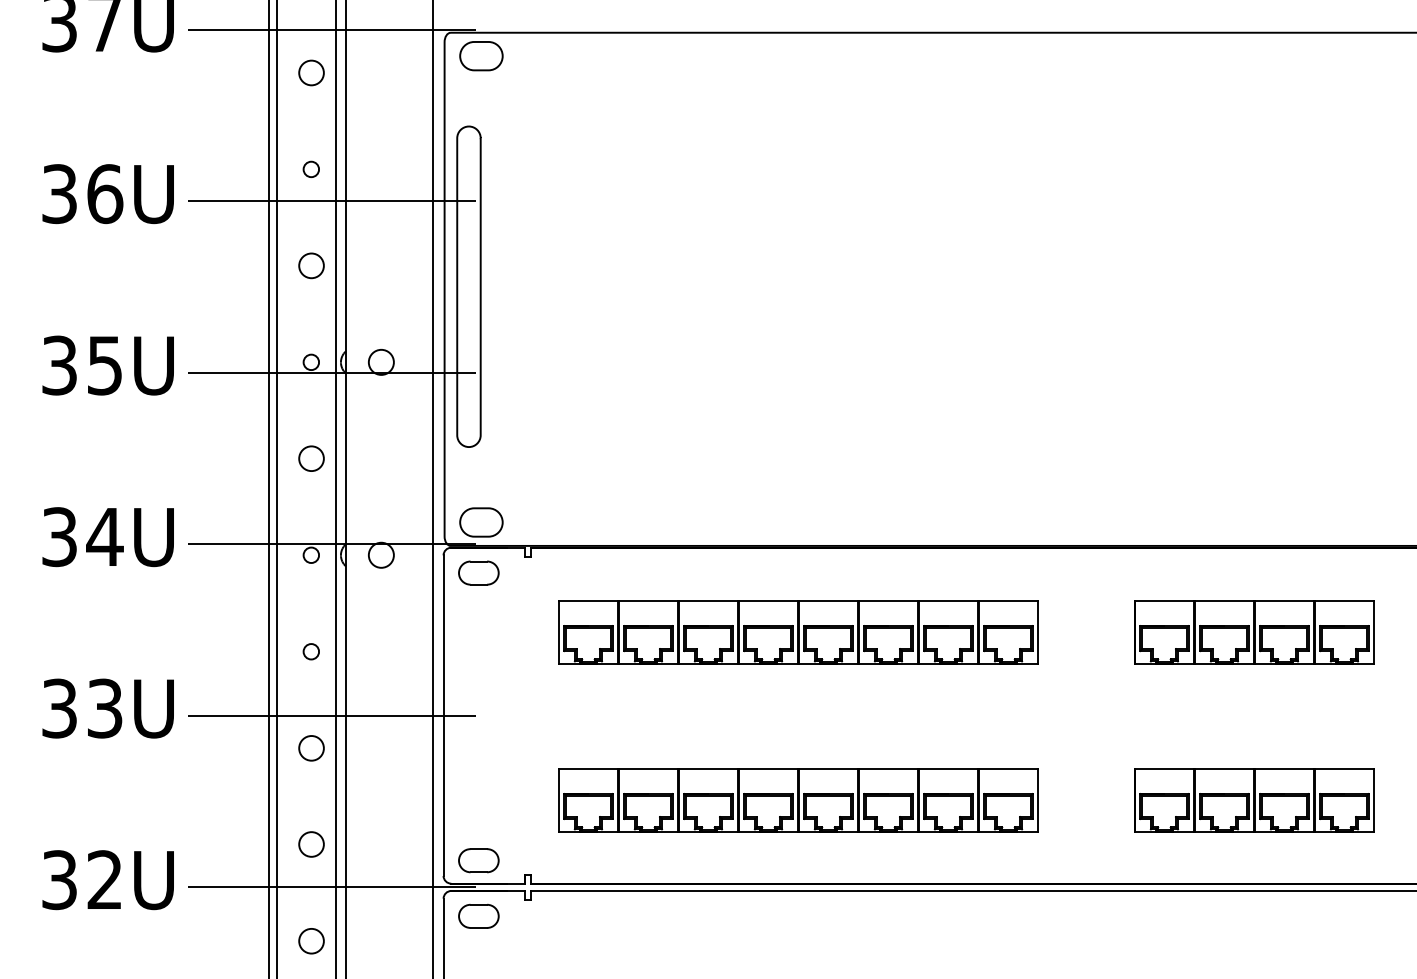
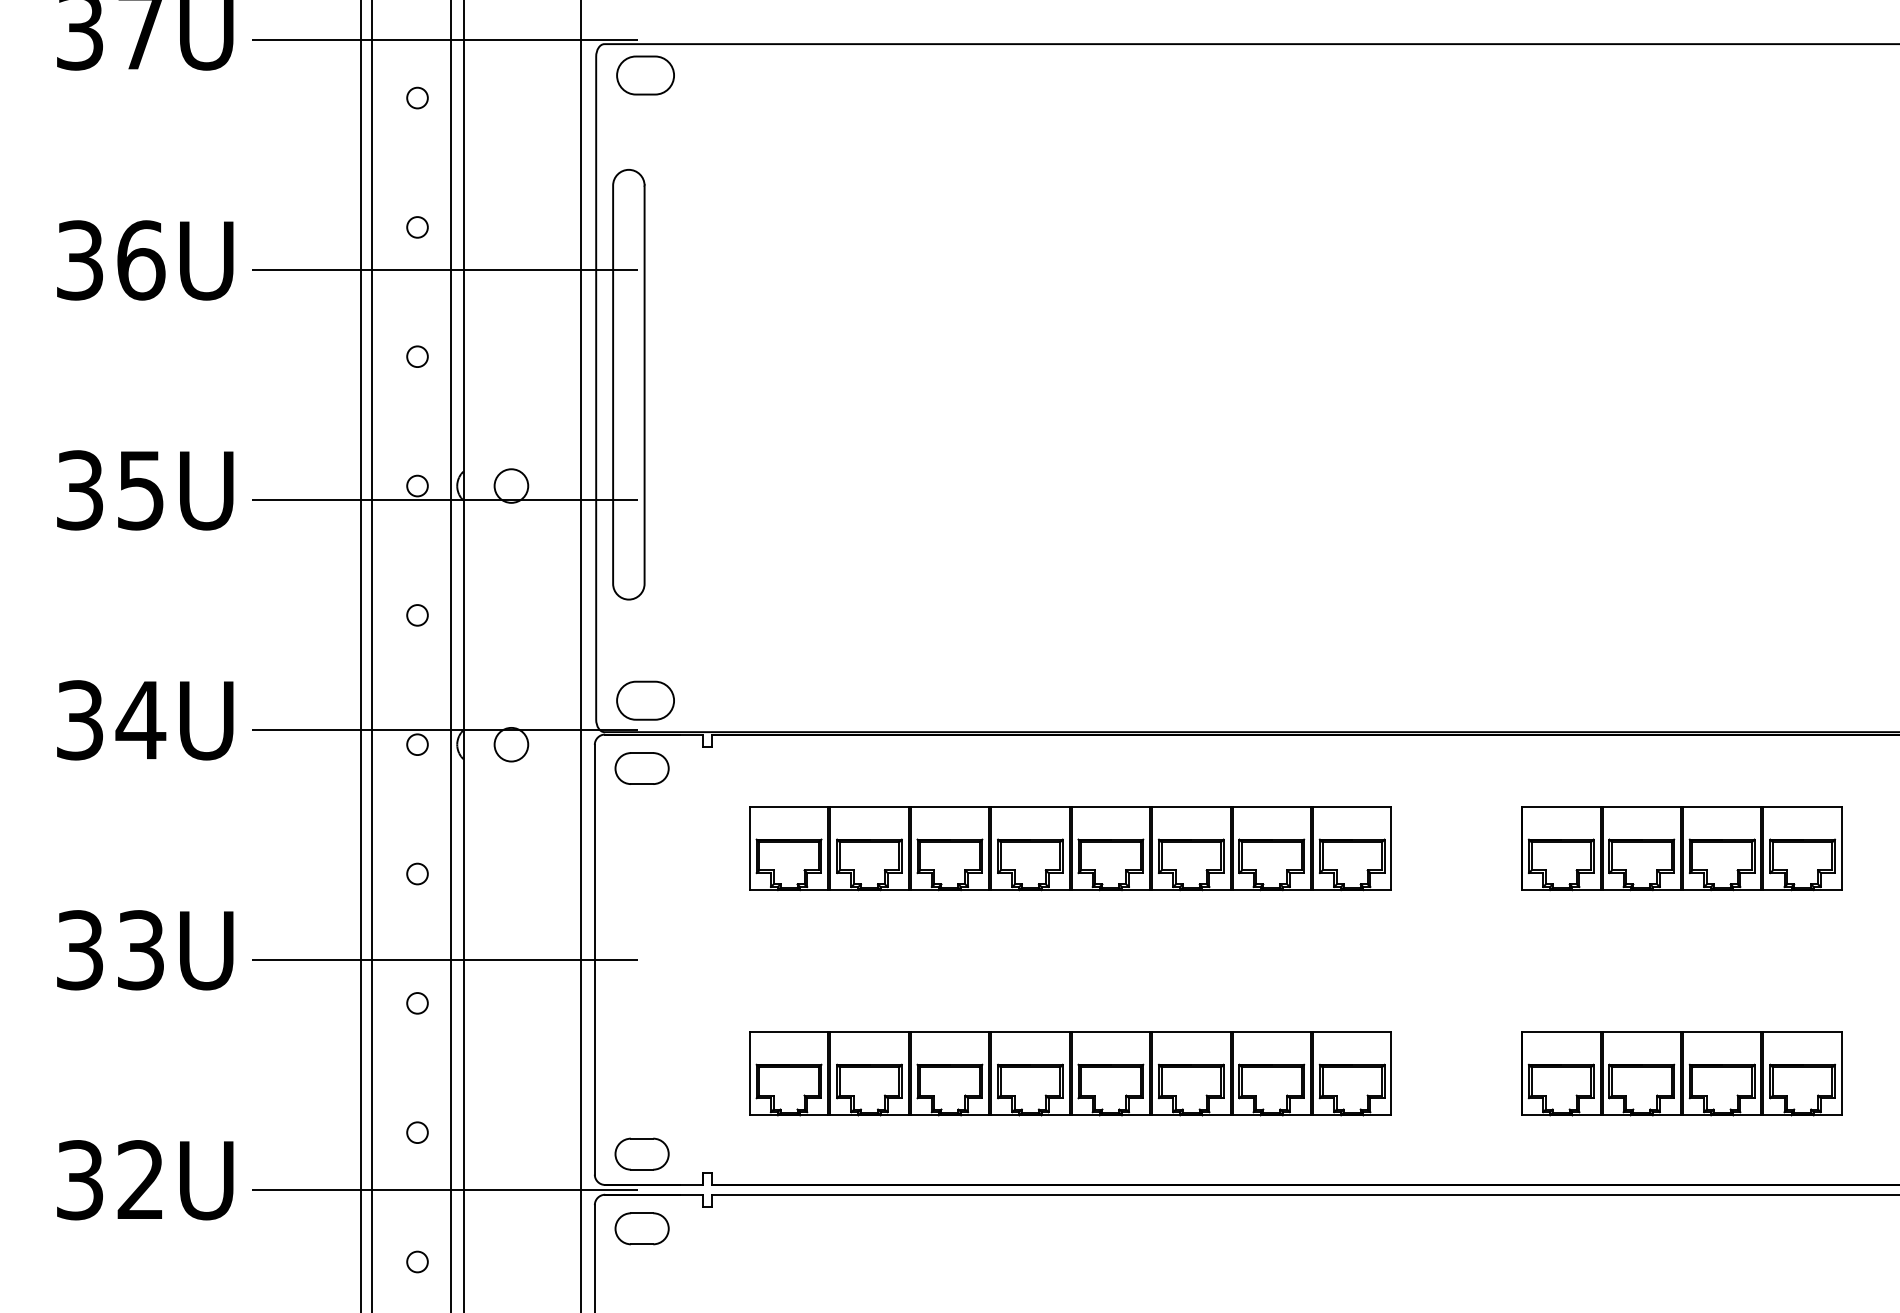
circle: (310, 72) -> (416, 97), size x0.62
circle: (310, 265) -> (416, 356), size x0.62
circle: (310, 458) -> (416, 614), size x0.62
circle: (310, 747) -> (416, 1002), size x0.62
circle: (310, 844) -> (416, 1132), size x0.62
circle: (310, 940) -> (416, 1261), size x0.62

